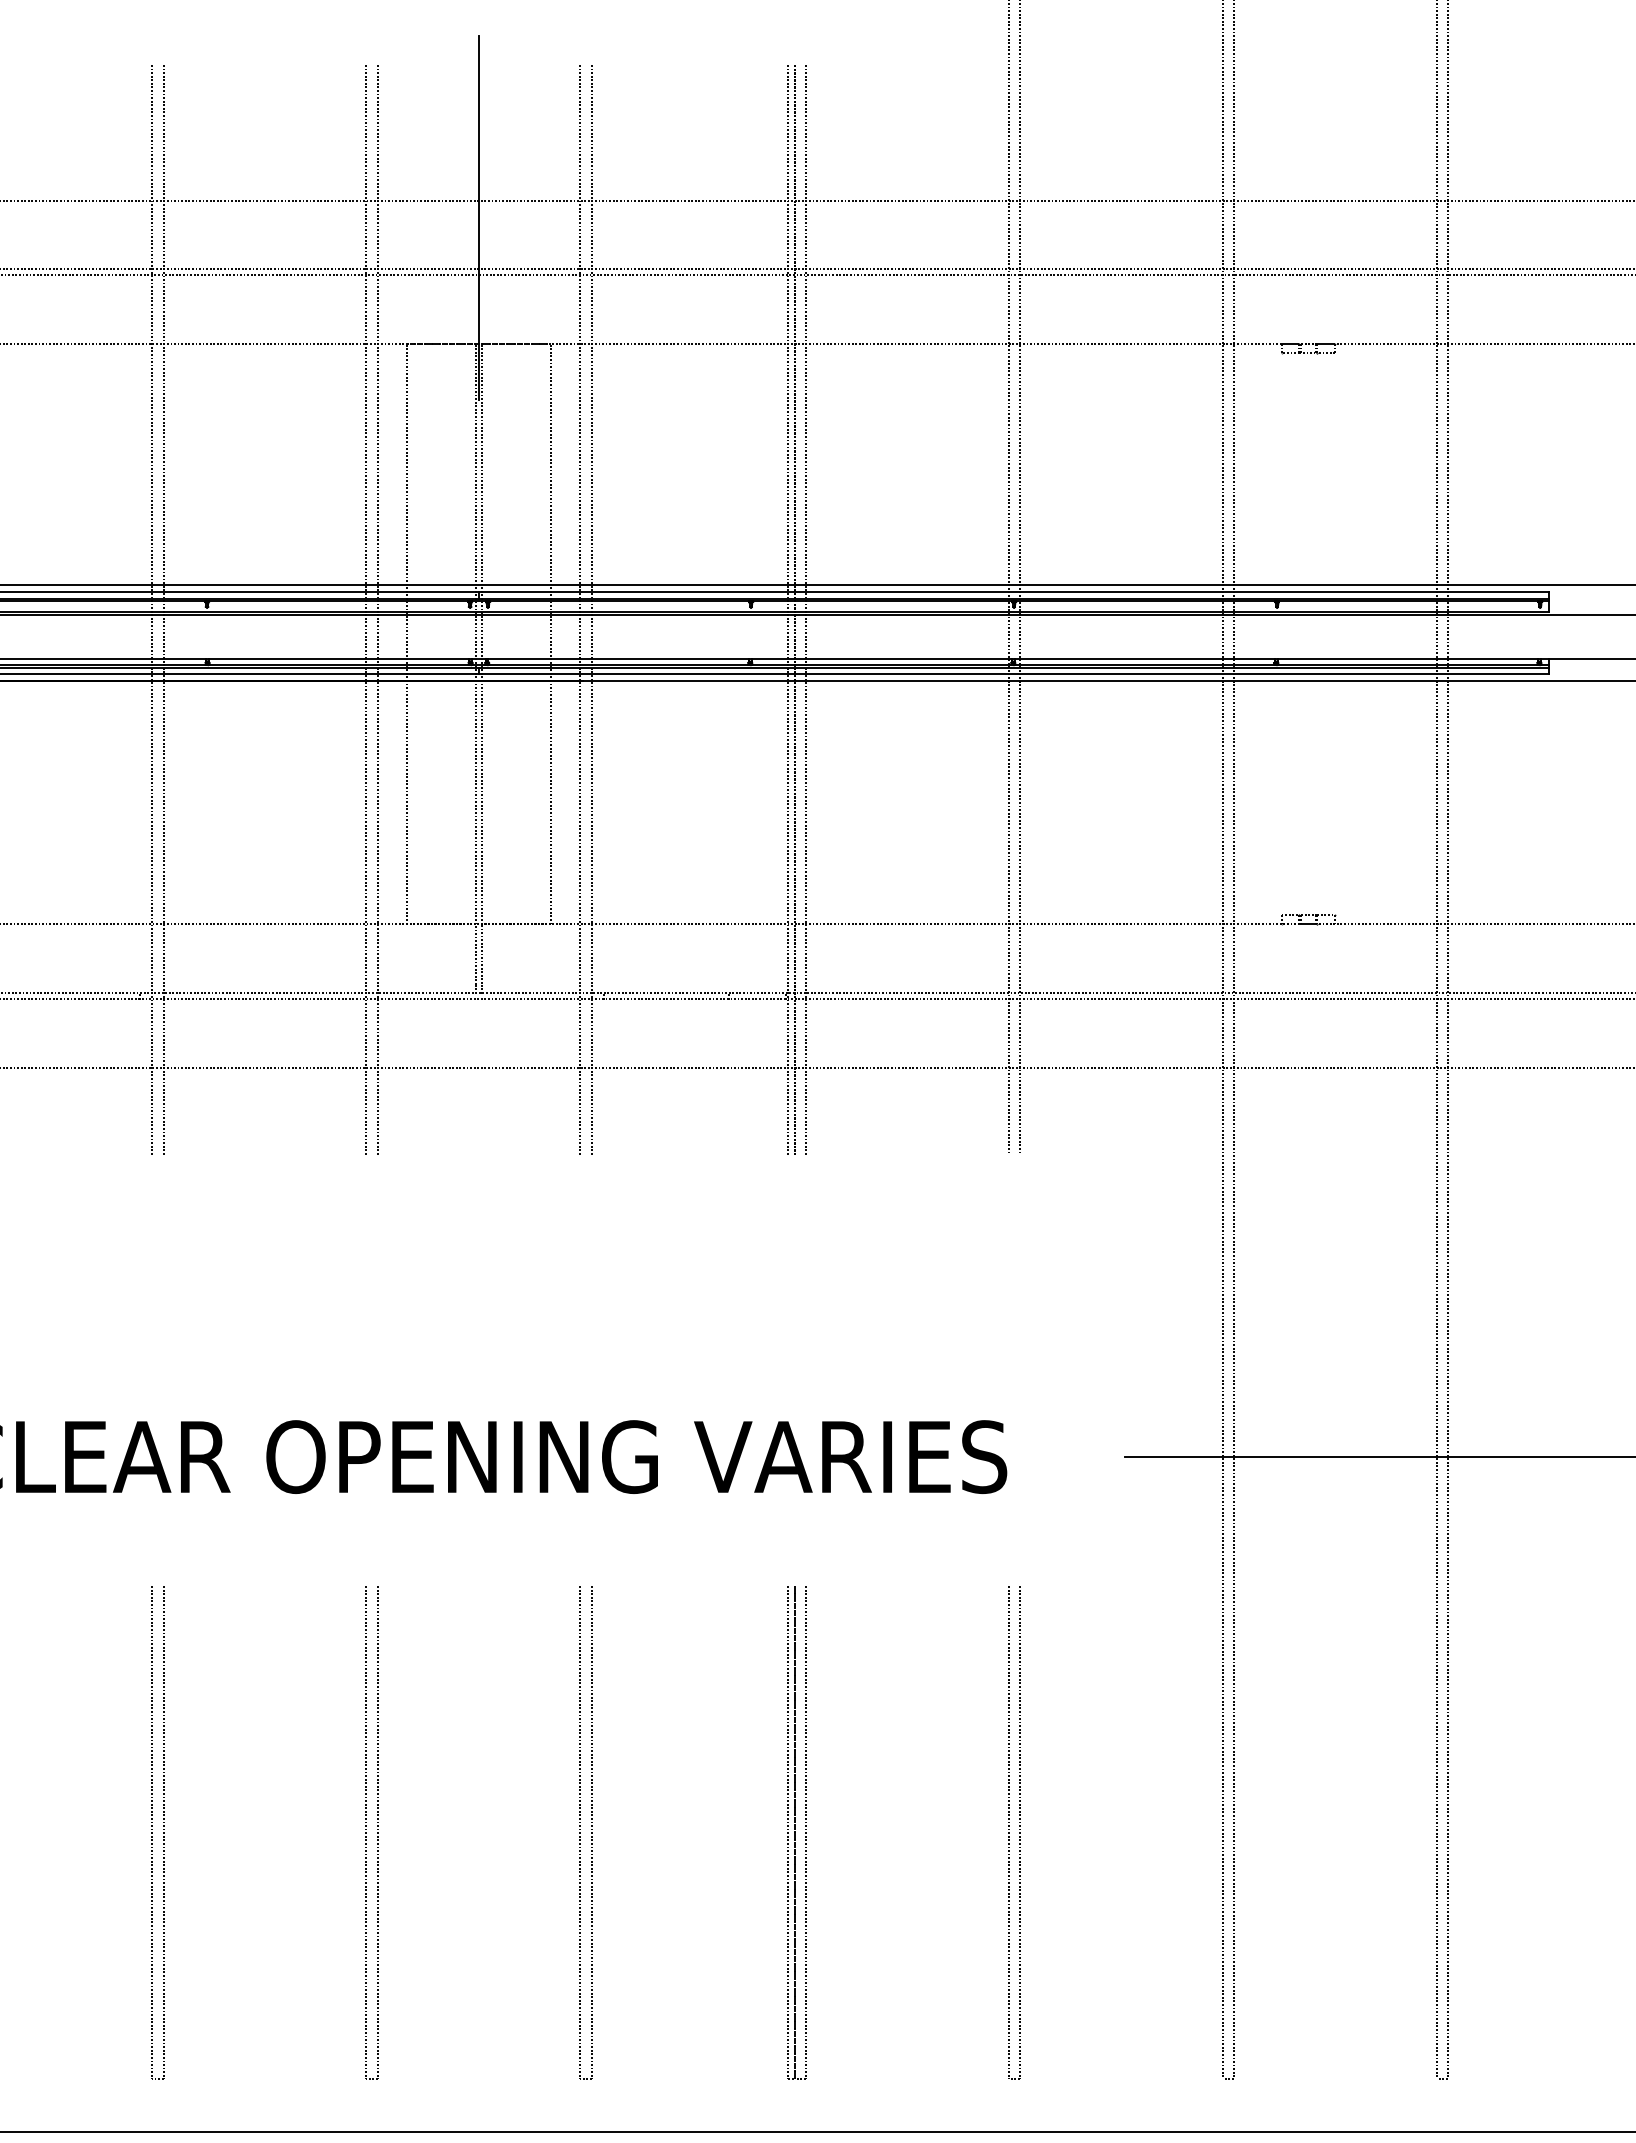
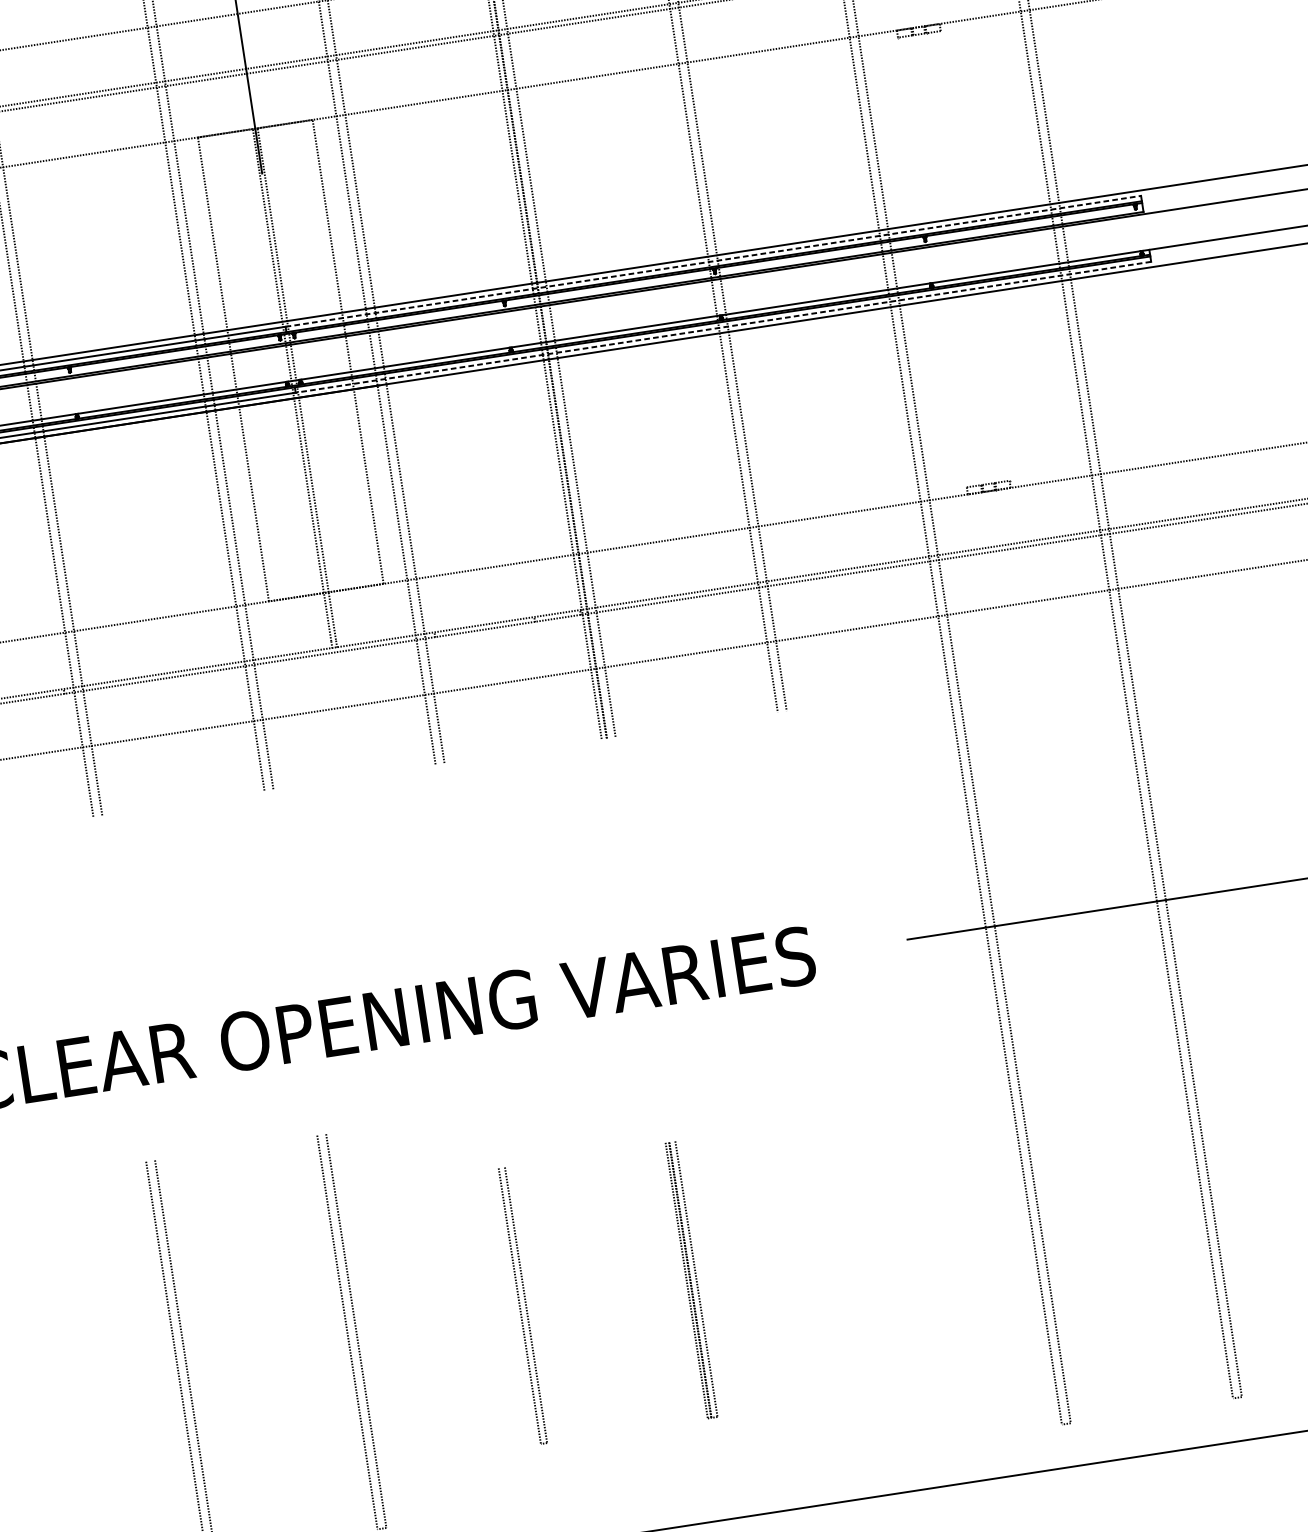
line: (1014, 591) -> (713, 261), solid -> dashed
line: (1013, 674) -> (723, 327), solid -> dashed
part: (585, 1832) -> (522, 1305), size x0.7
part: (796, 1832) -> (691, 1279), size x0.7
part: (1014, 1832) -> (865, 1253), removed

